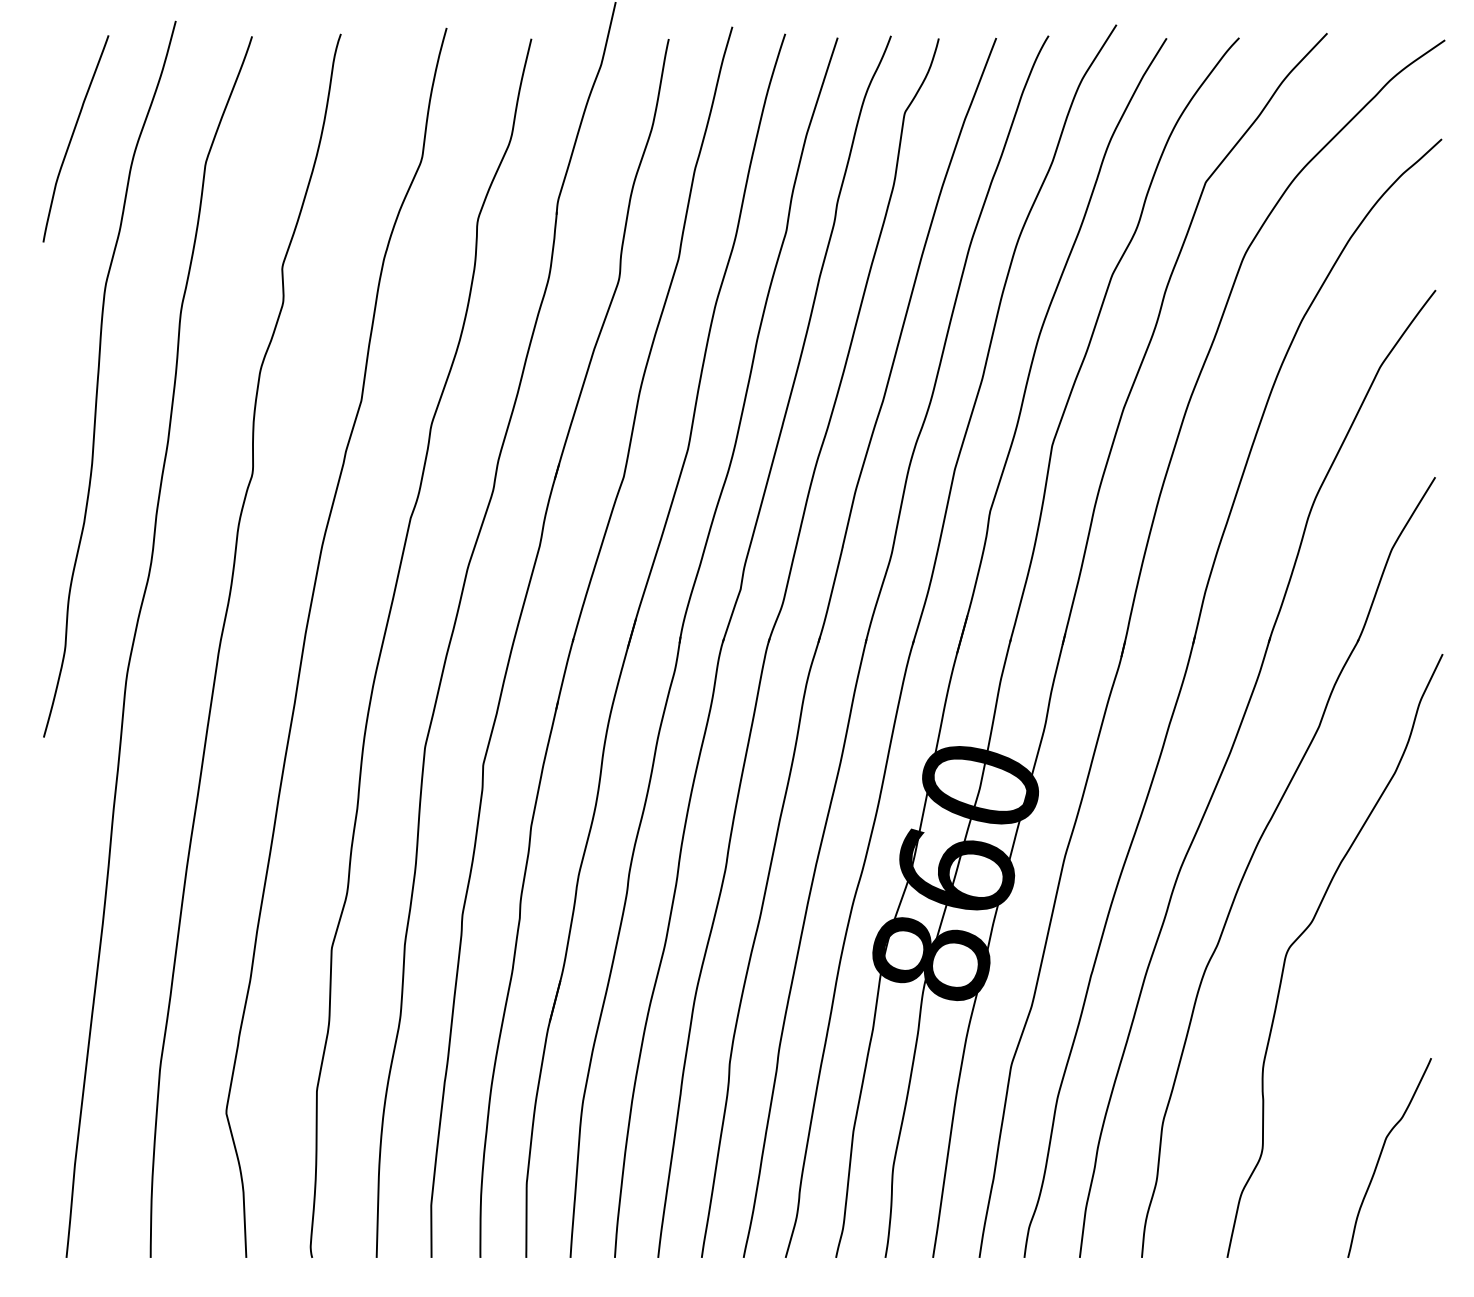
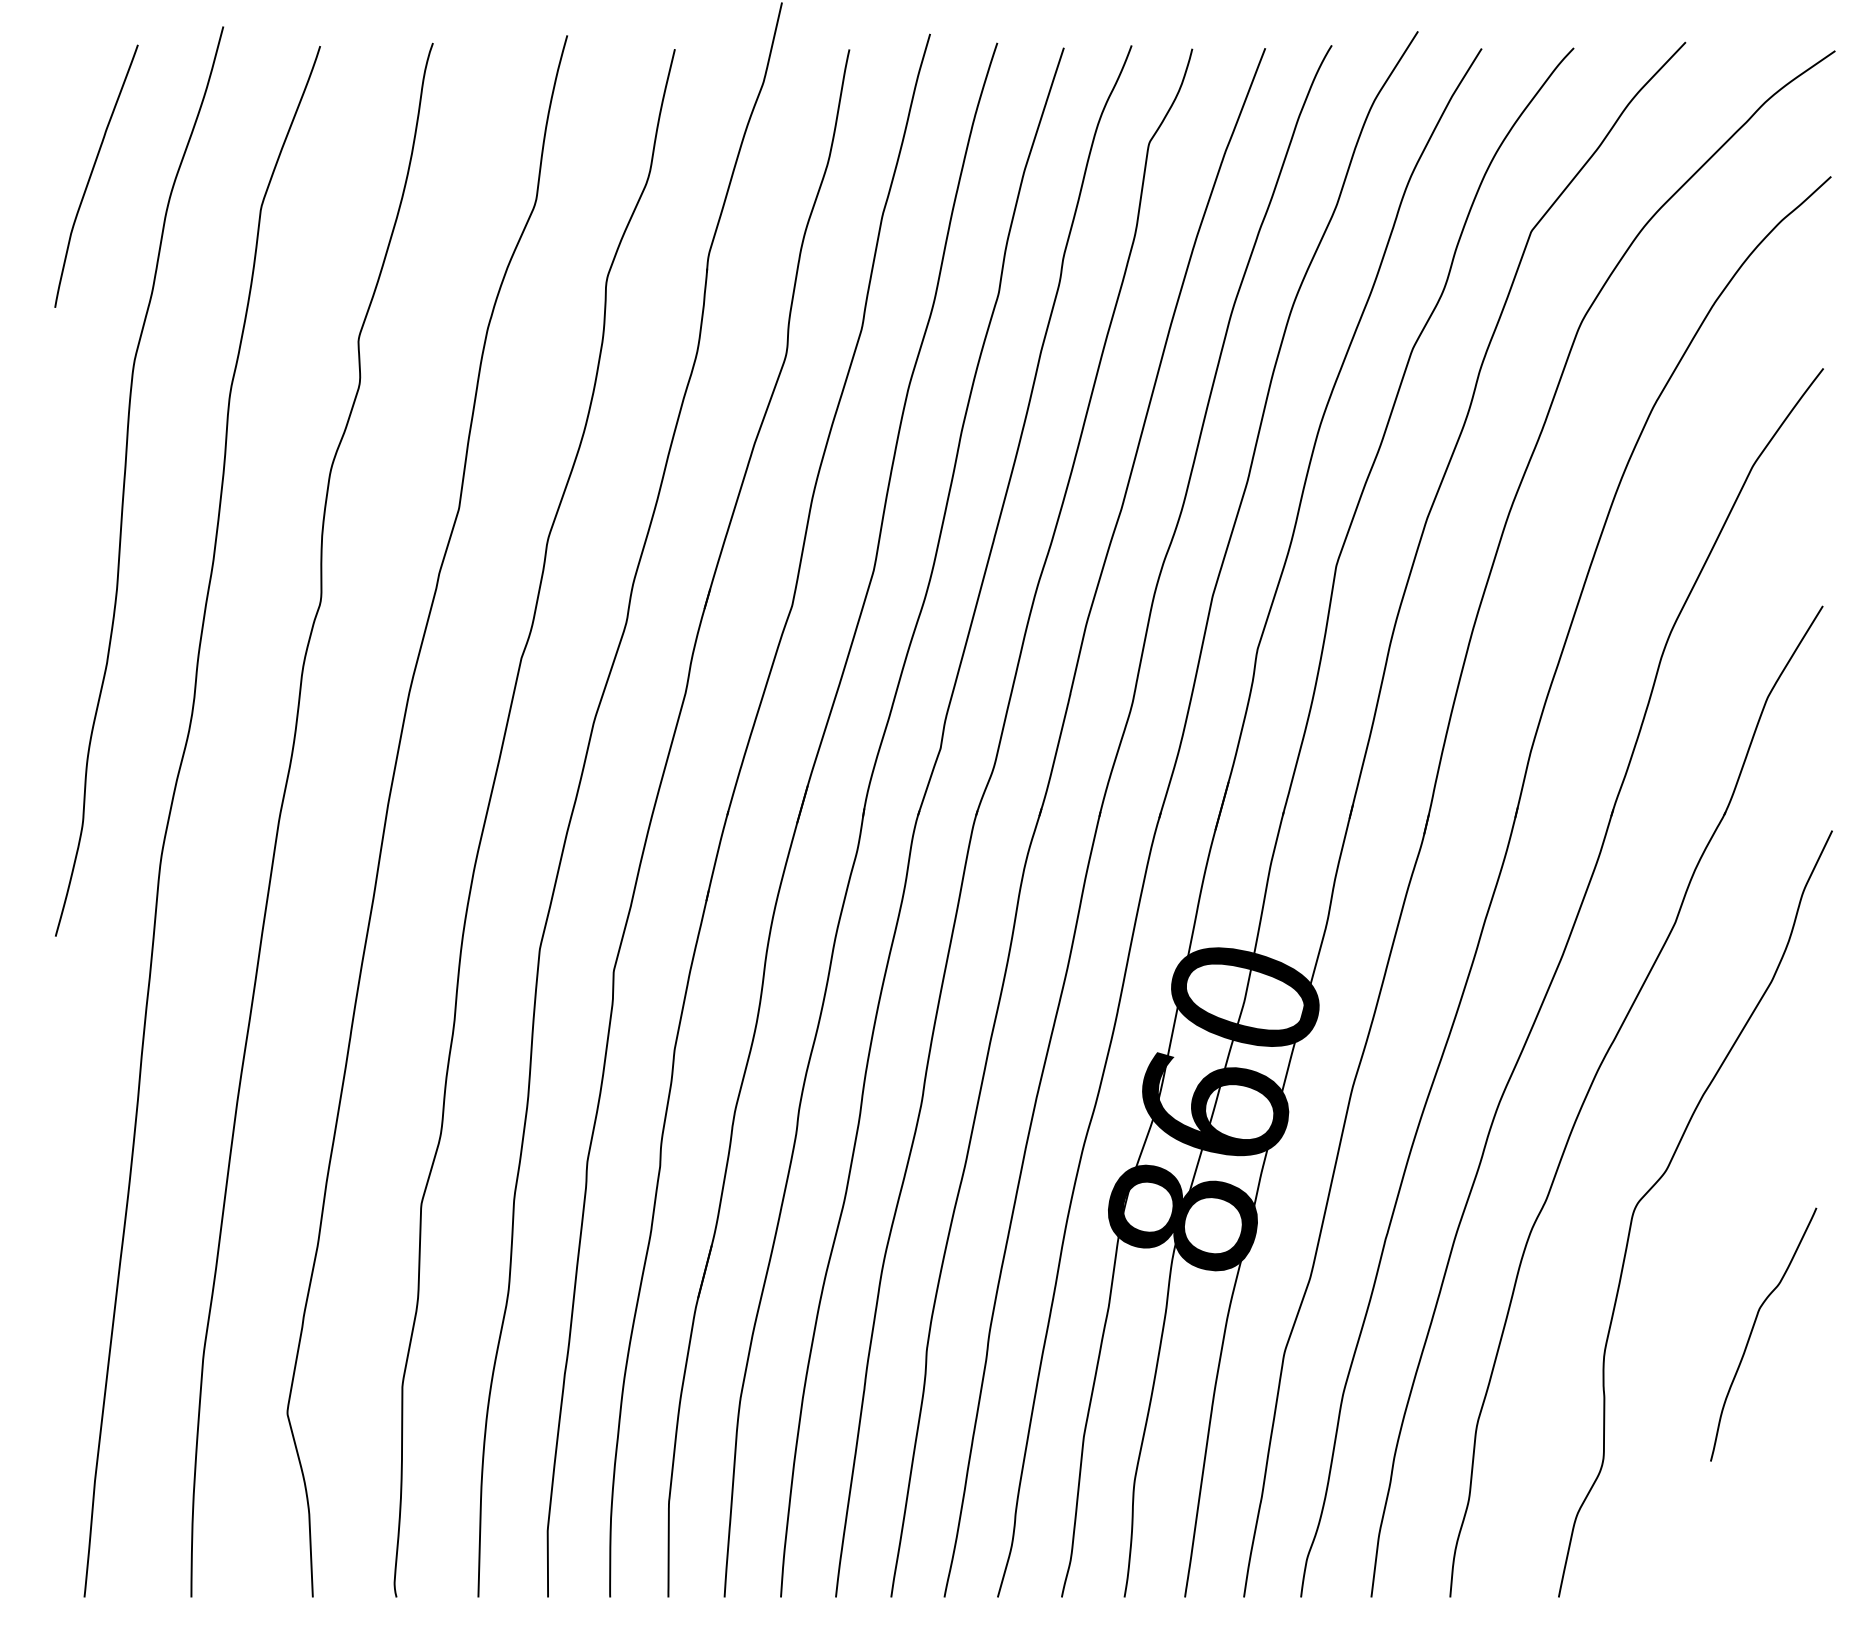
curve: (1381, 1155) -> (1753, 1331), moved

